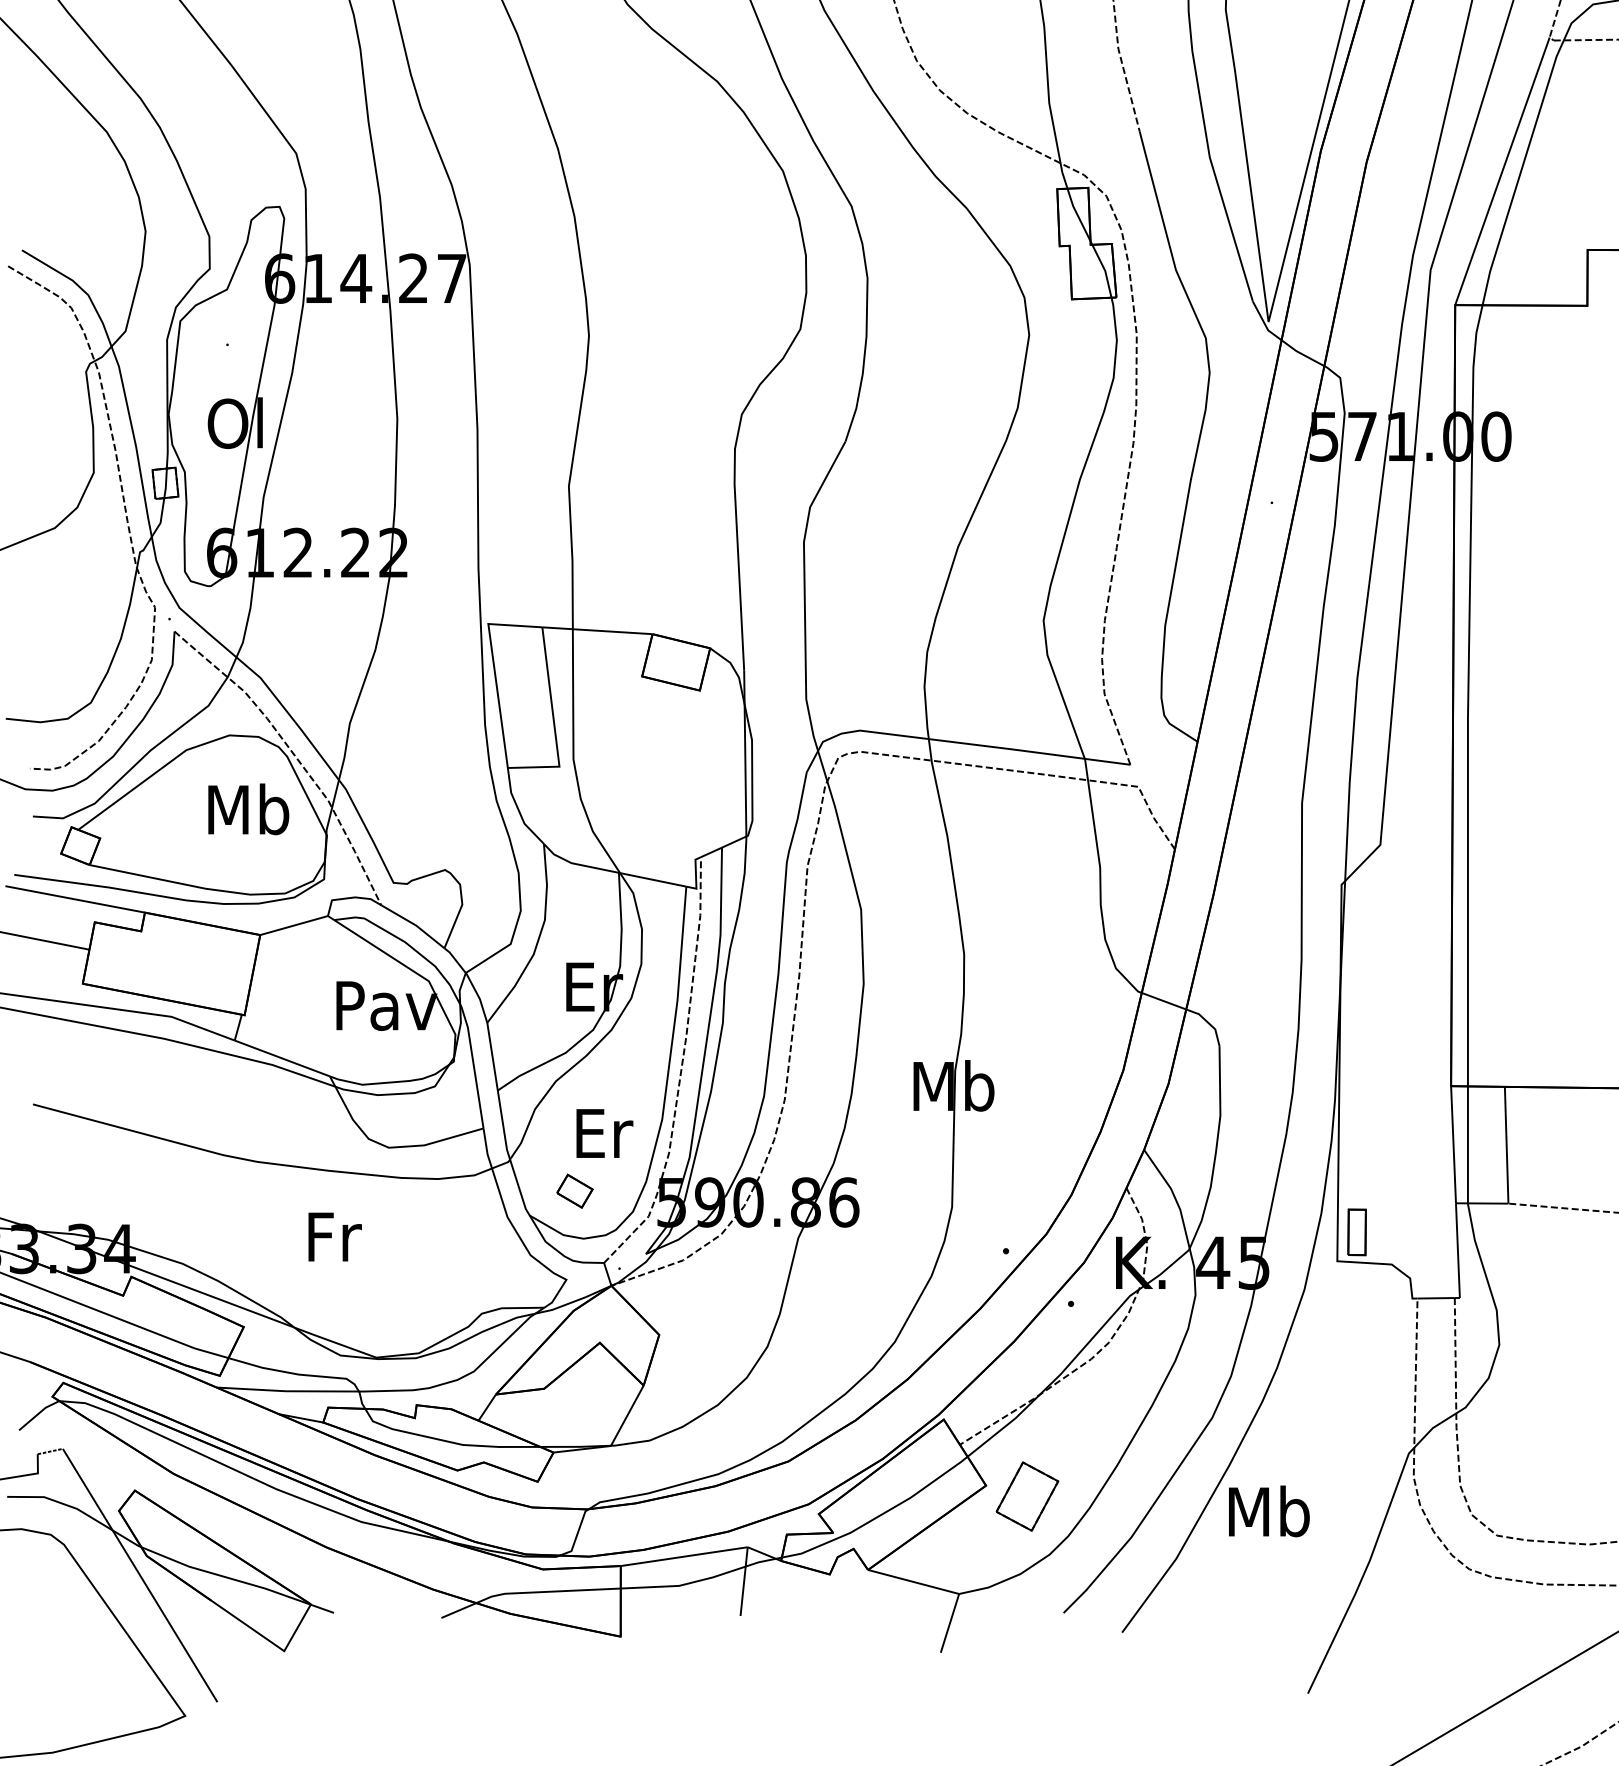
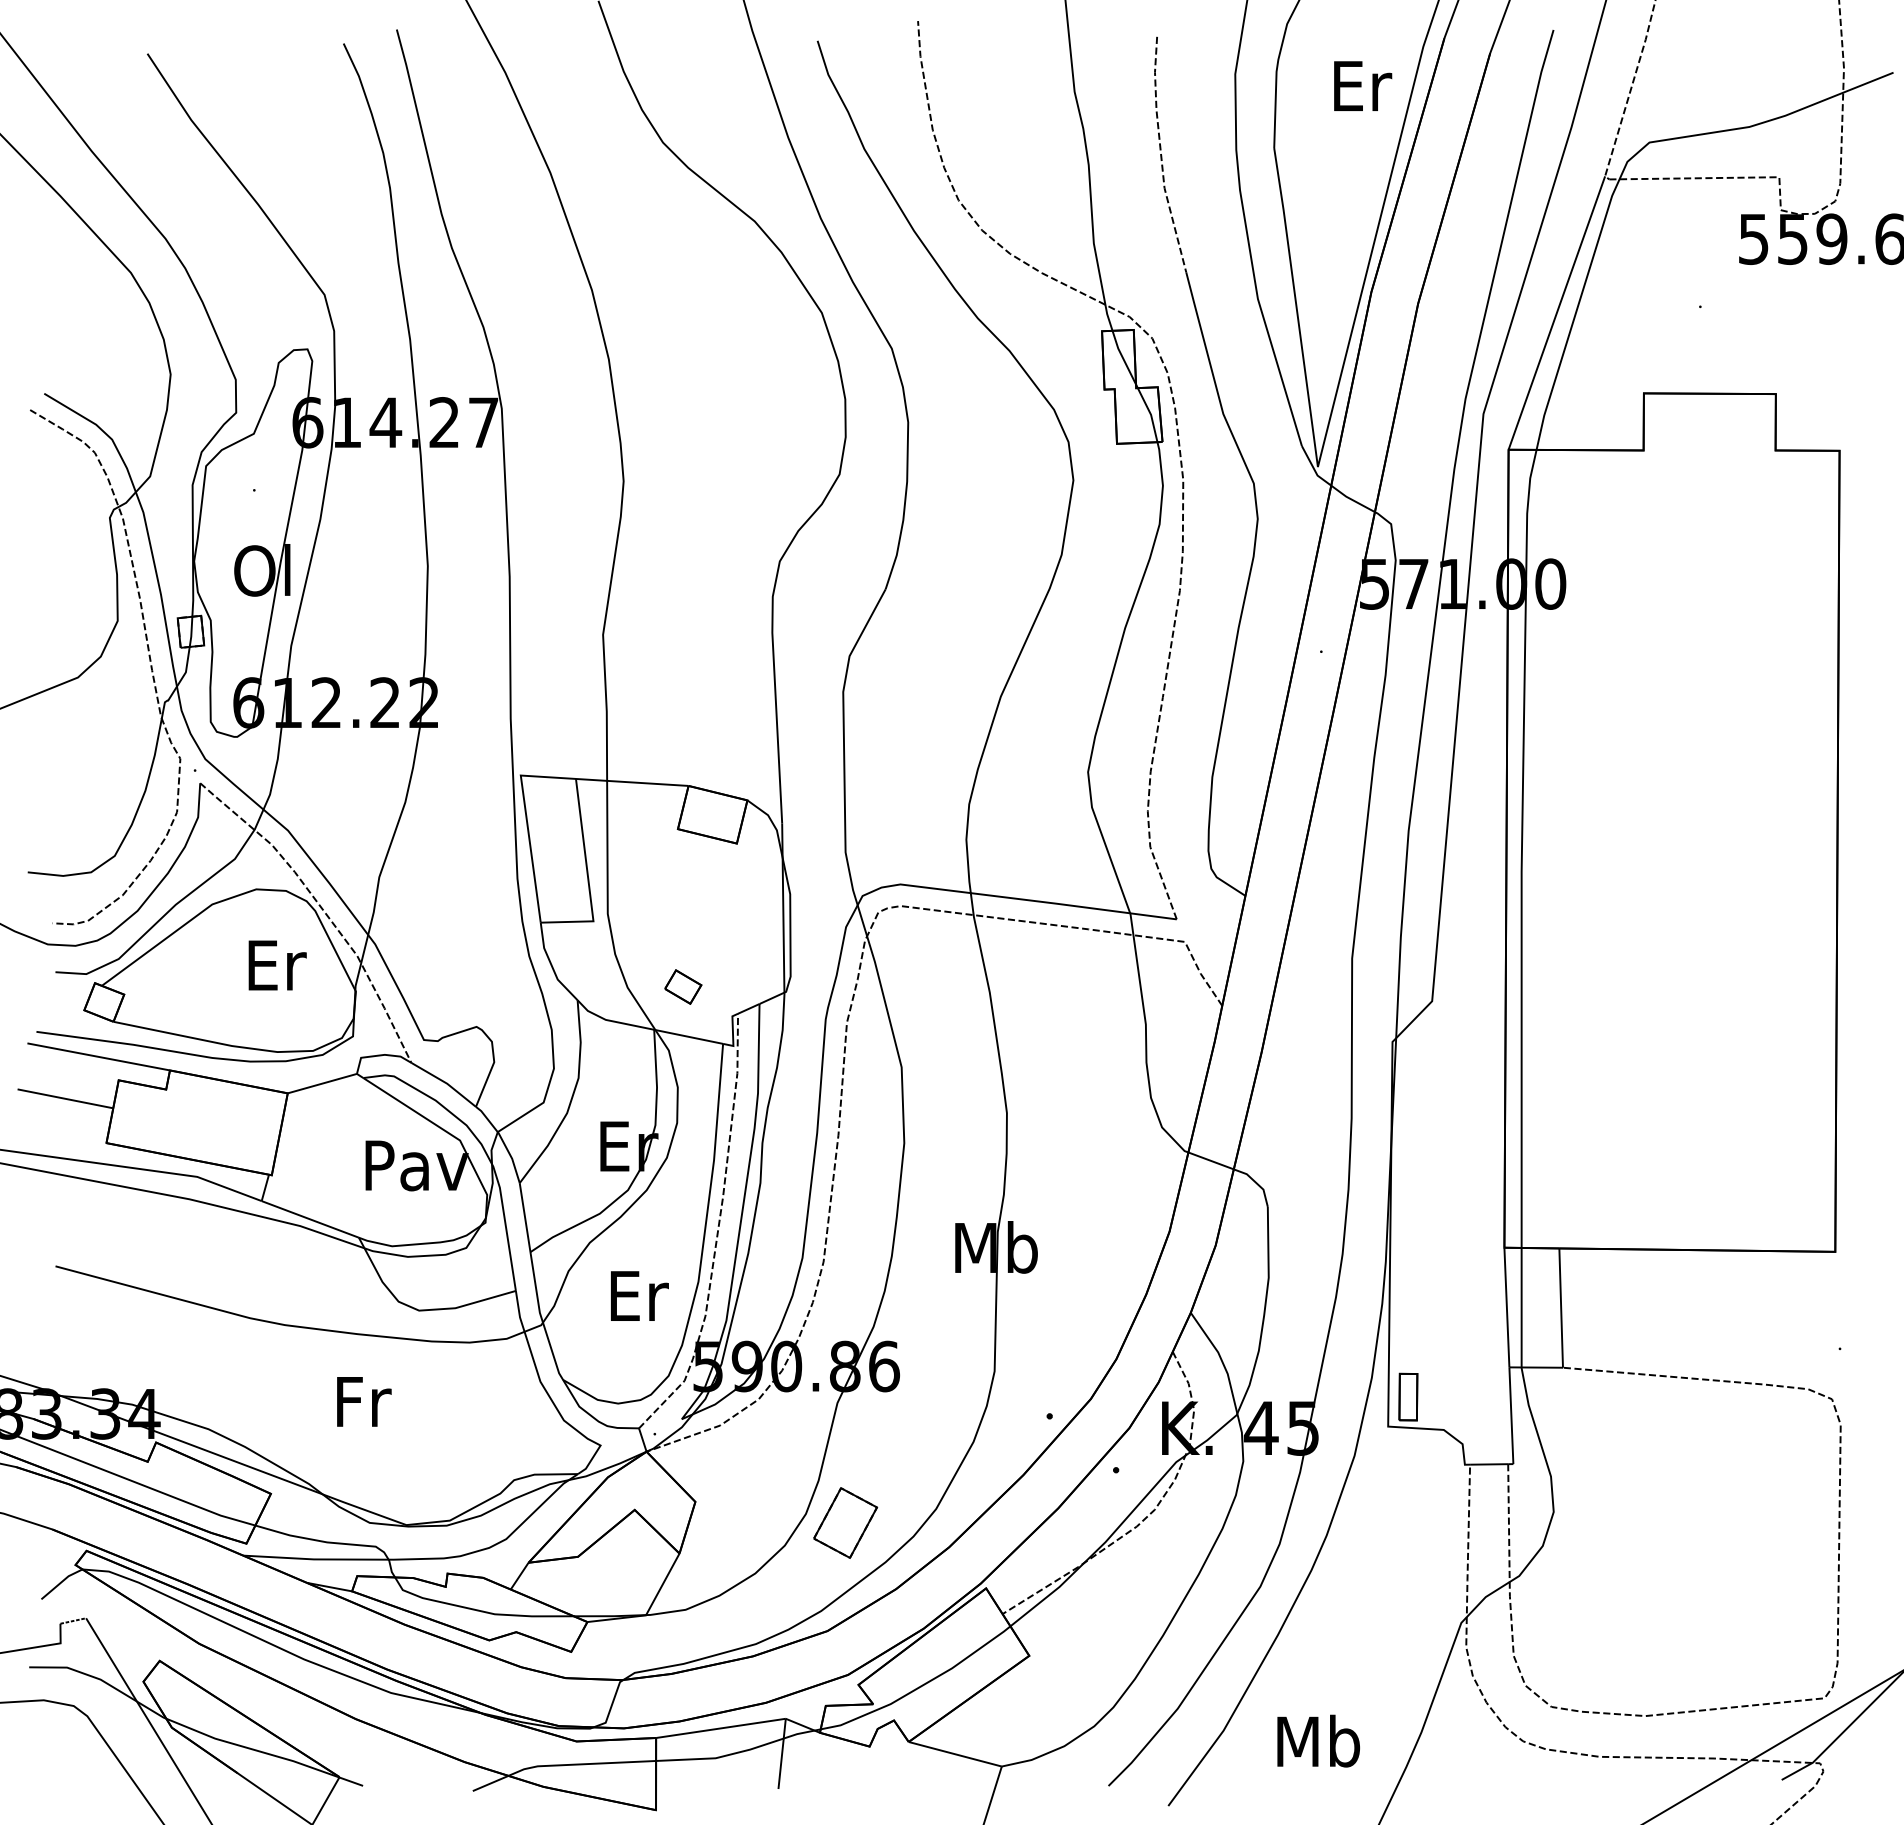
text: (248, 808) -> (275, 964), Mb -> Er
part: (575, 1190) -> (683, 986), moved
part: (1027, 1496) -> (845, 1522), moved
text: (1269, 1510) -> (1318, 1740), moved

